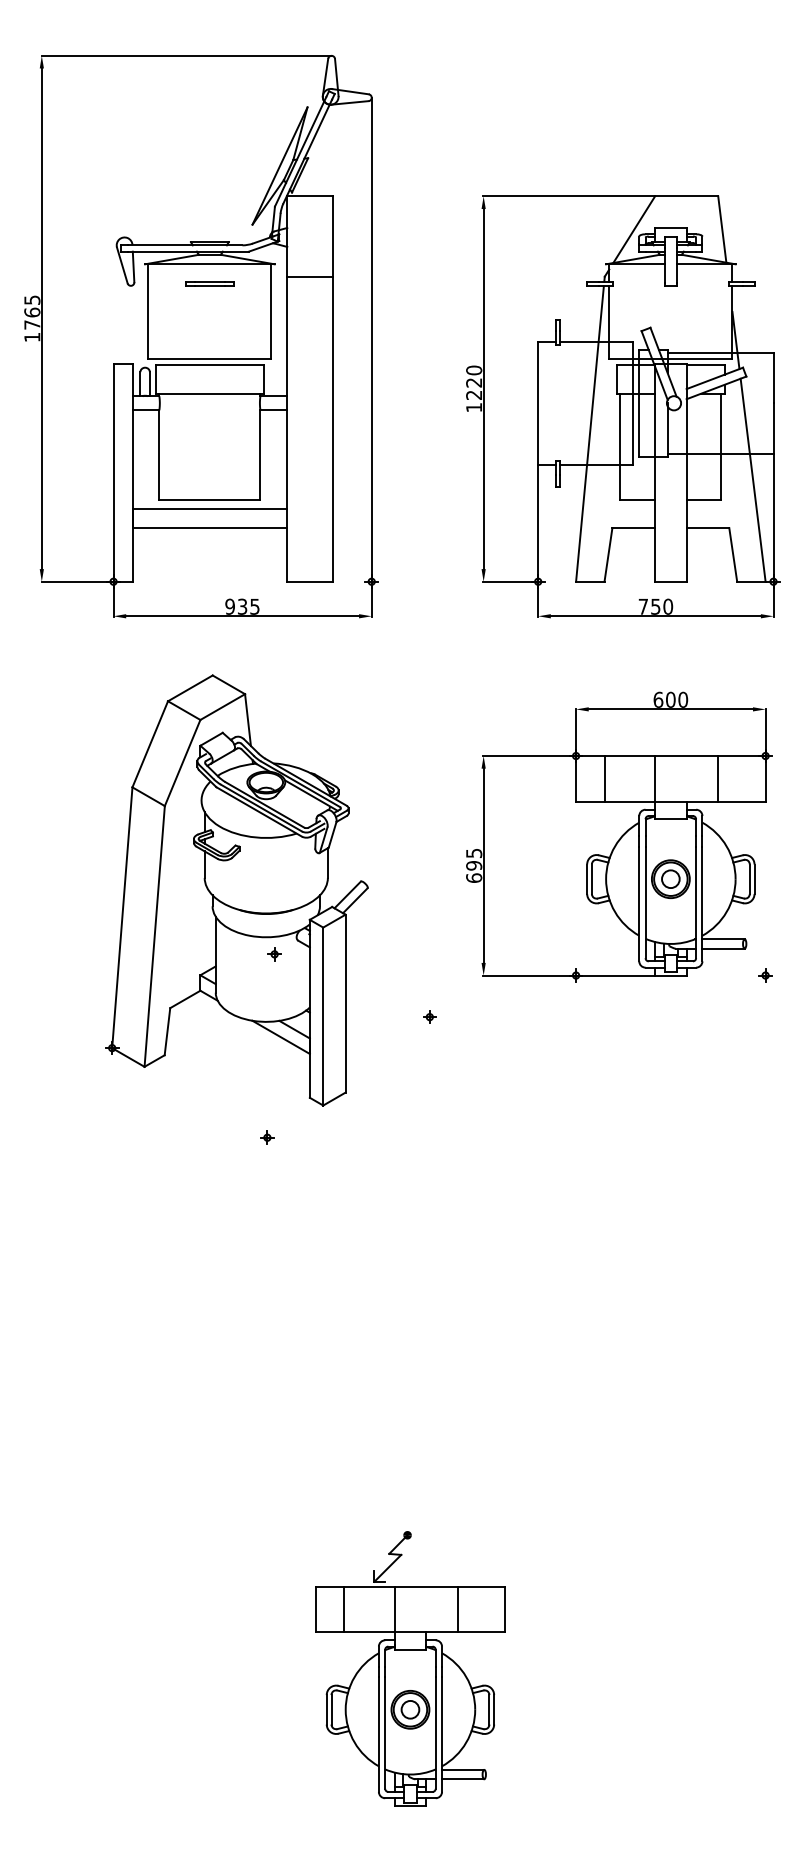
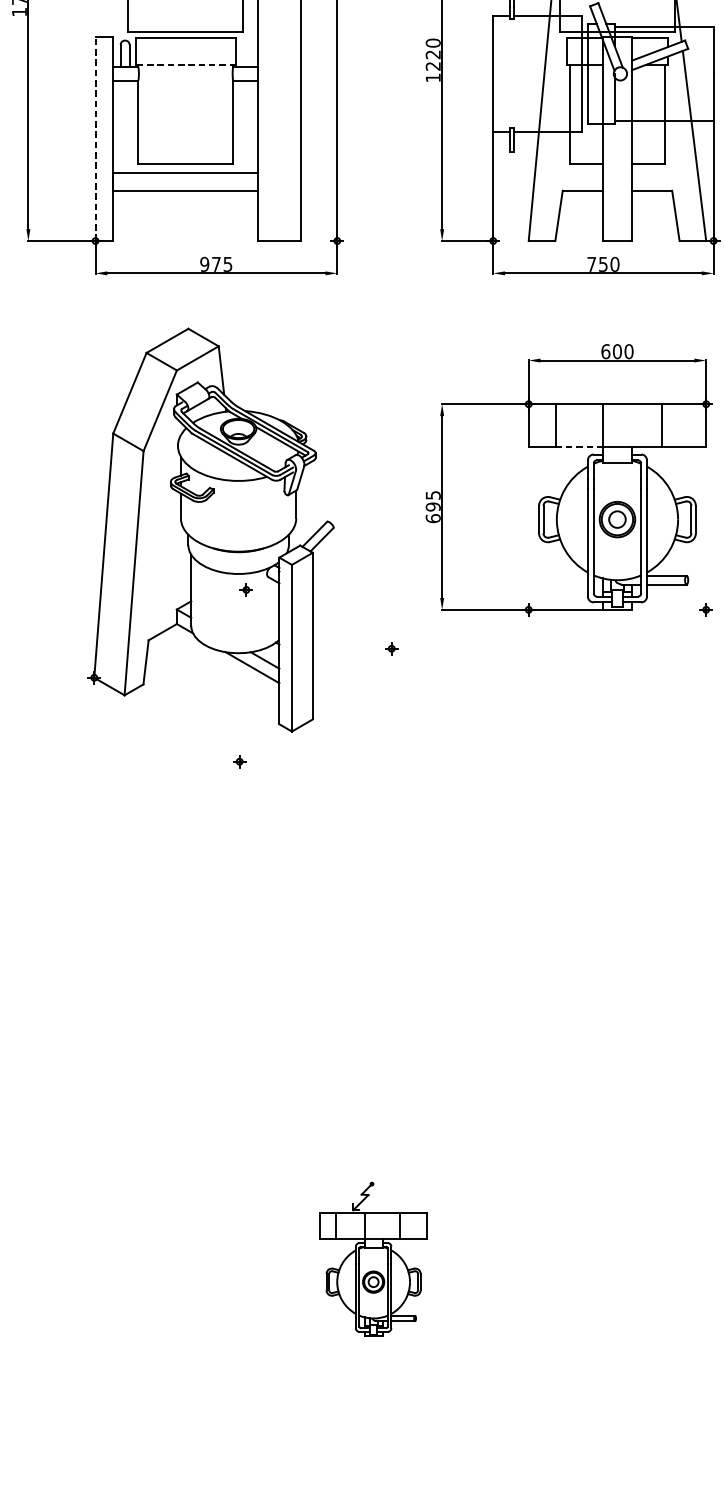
line: (209, 393) -> (185, 64), solid -> dashed
line: (113, 472) -> (95, 138), solid -> dashed
text: (242, 606) -> (216, 264), 935 -> 975
line: (630, 801) -> (579, 446), solid -> dashed
part: (410, 1668) -> (373, 1258), size x0.6

